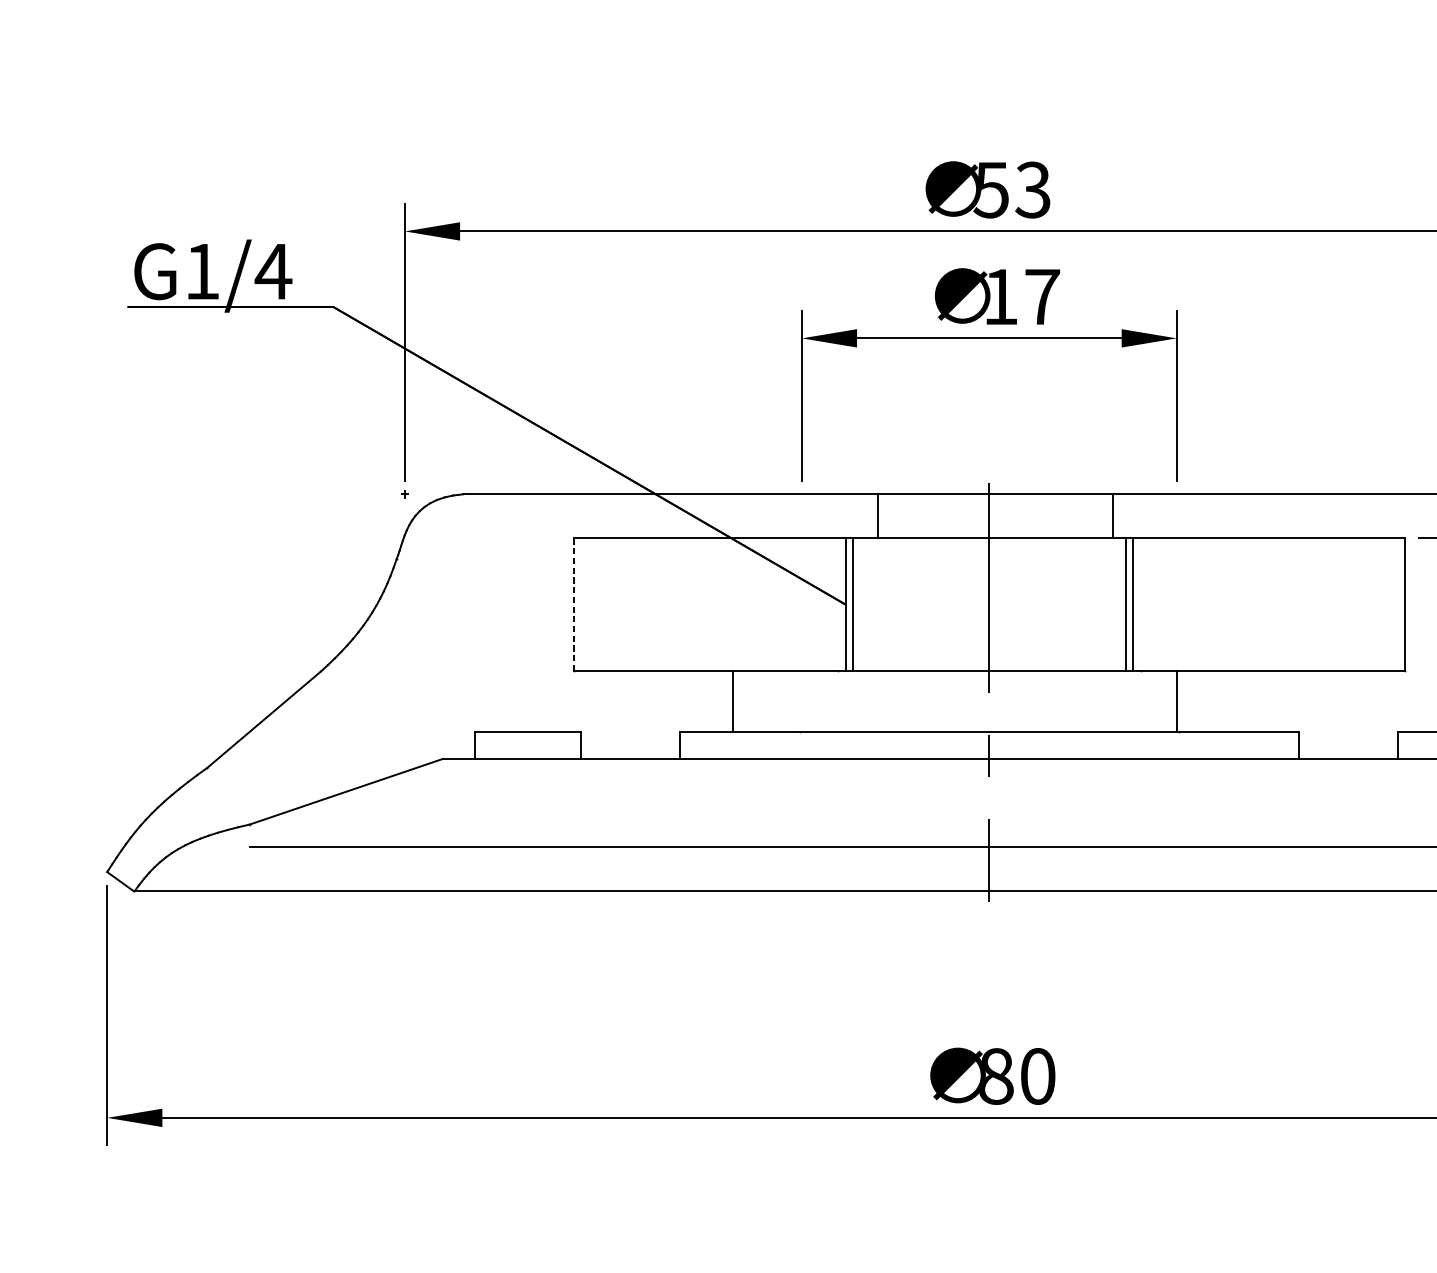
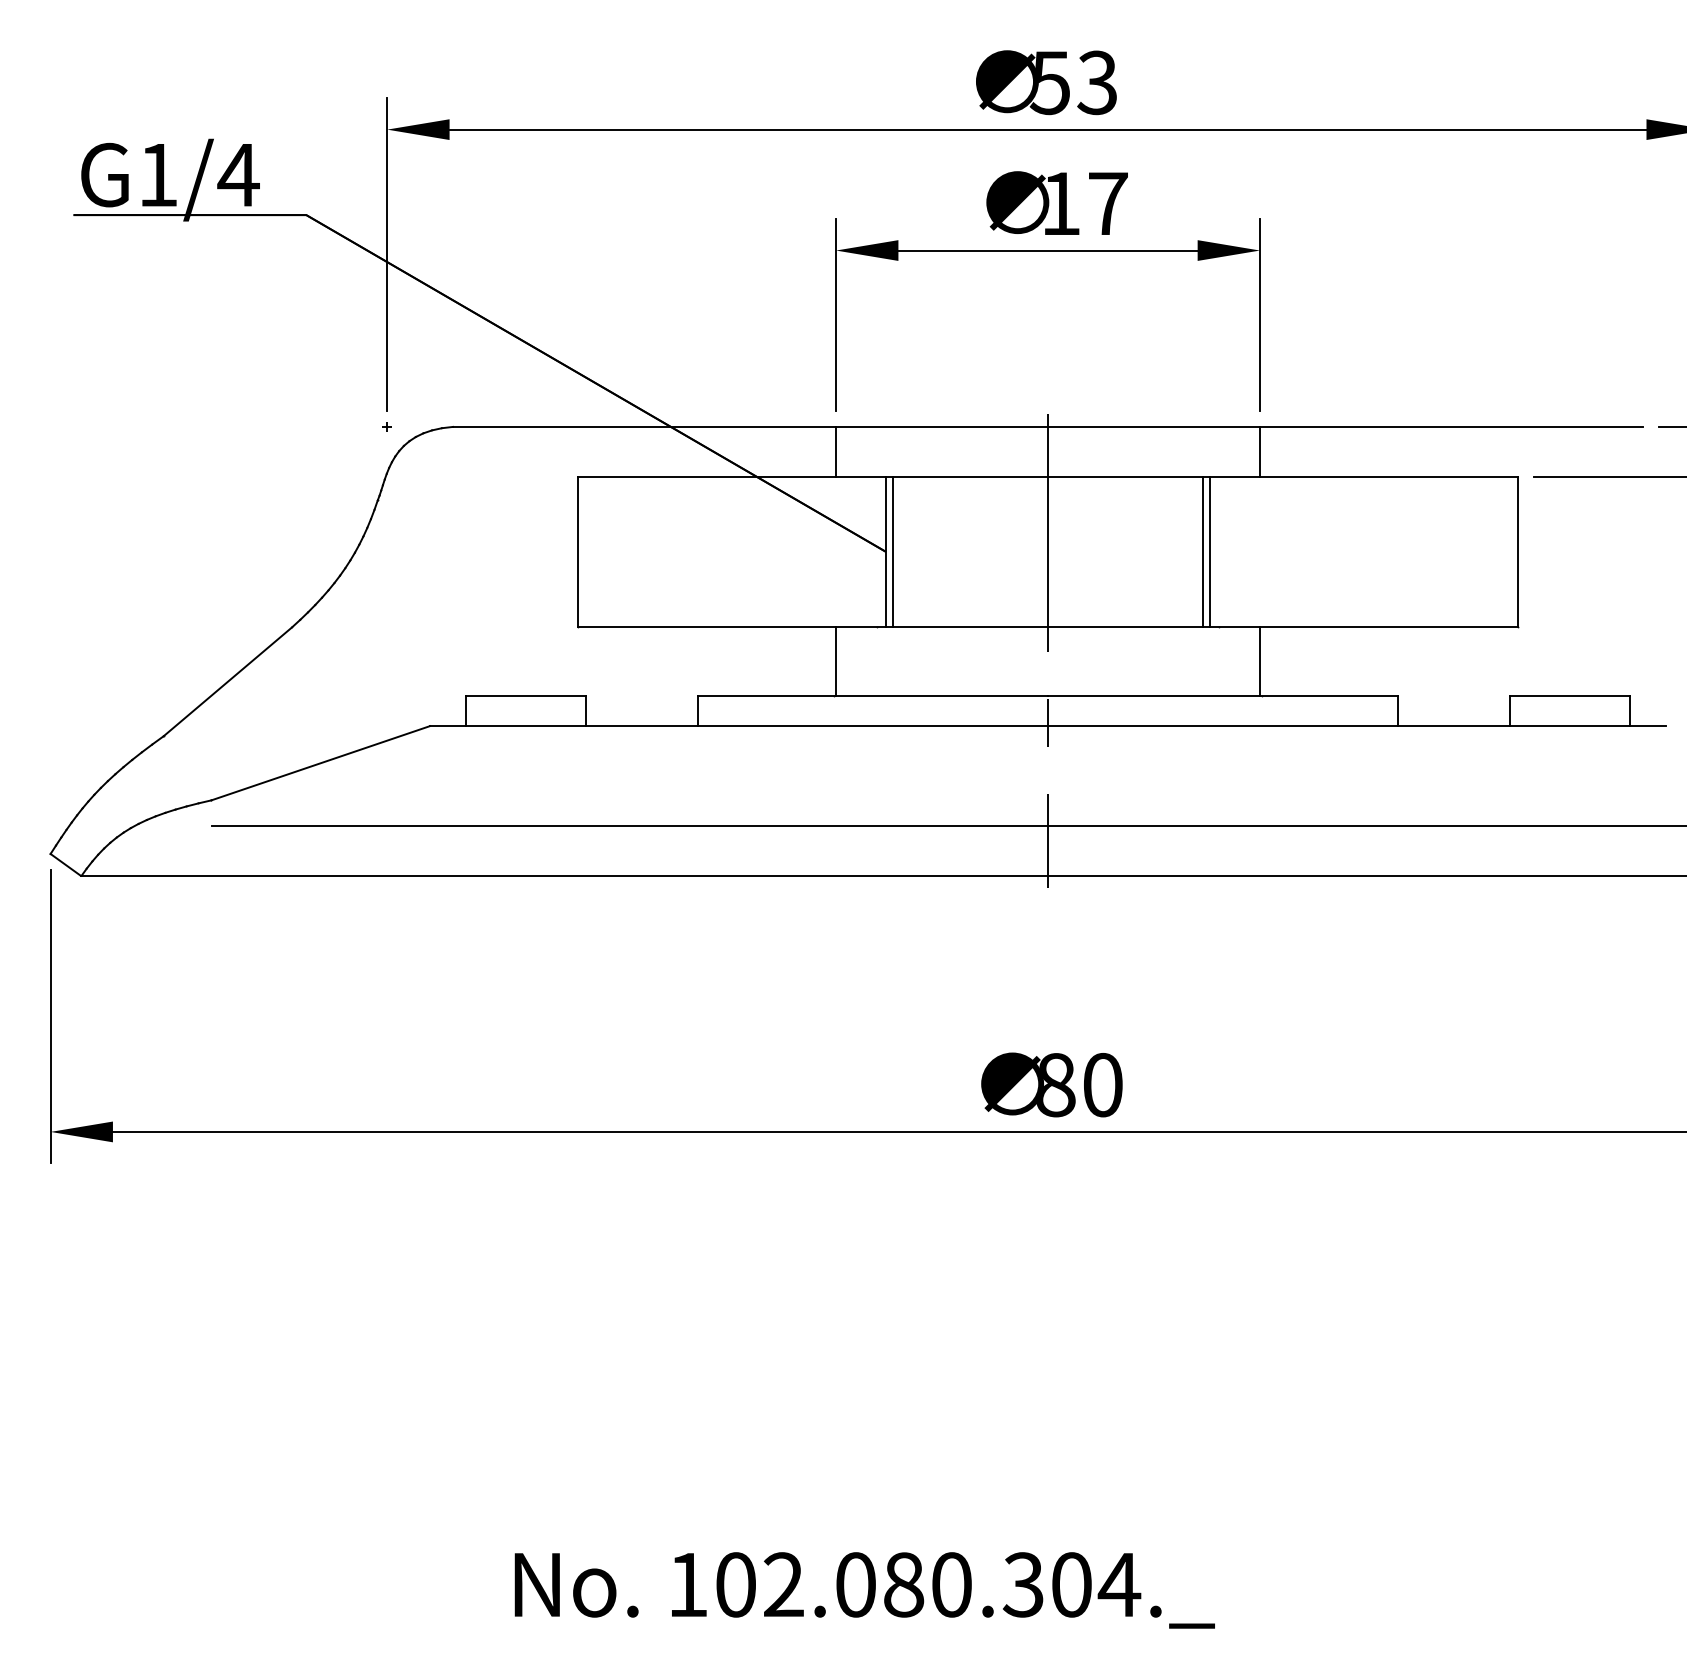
line: (878, 516) -> (836, 451), moved
line: (1112, 516) -> (1259, 451), moved
line: (573, 605) -> (577, 552), dashed -> solid
line: (733, 701) -> (836, 661), moved

